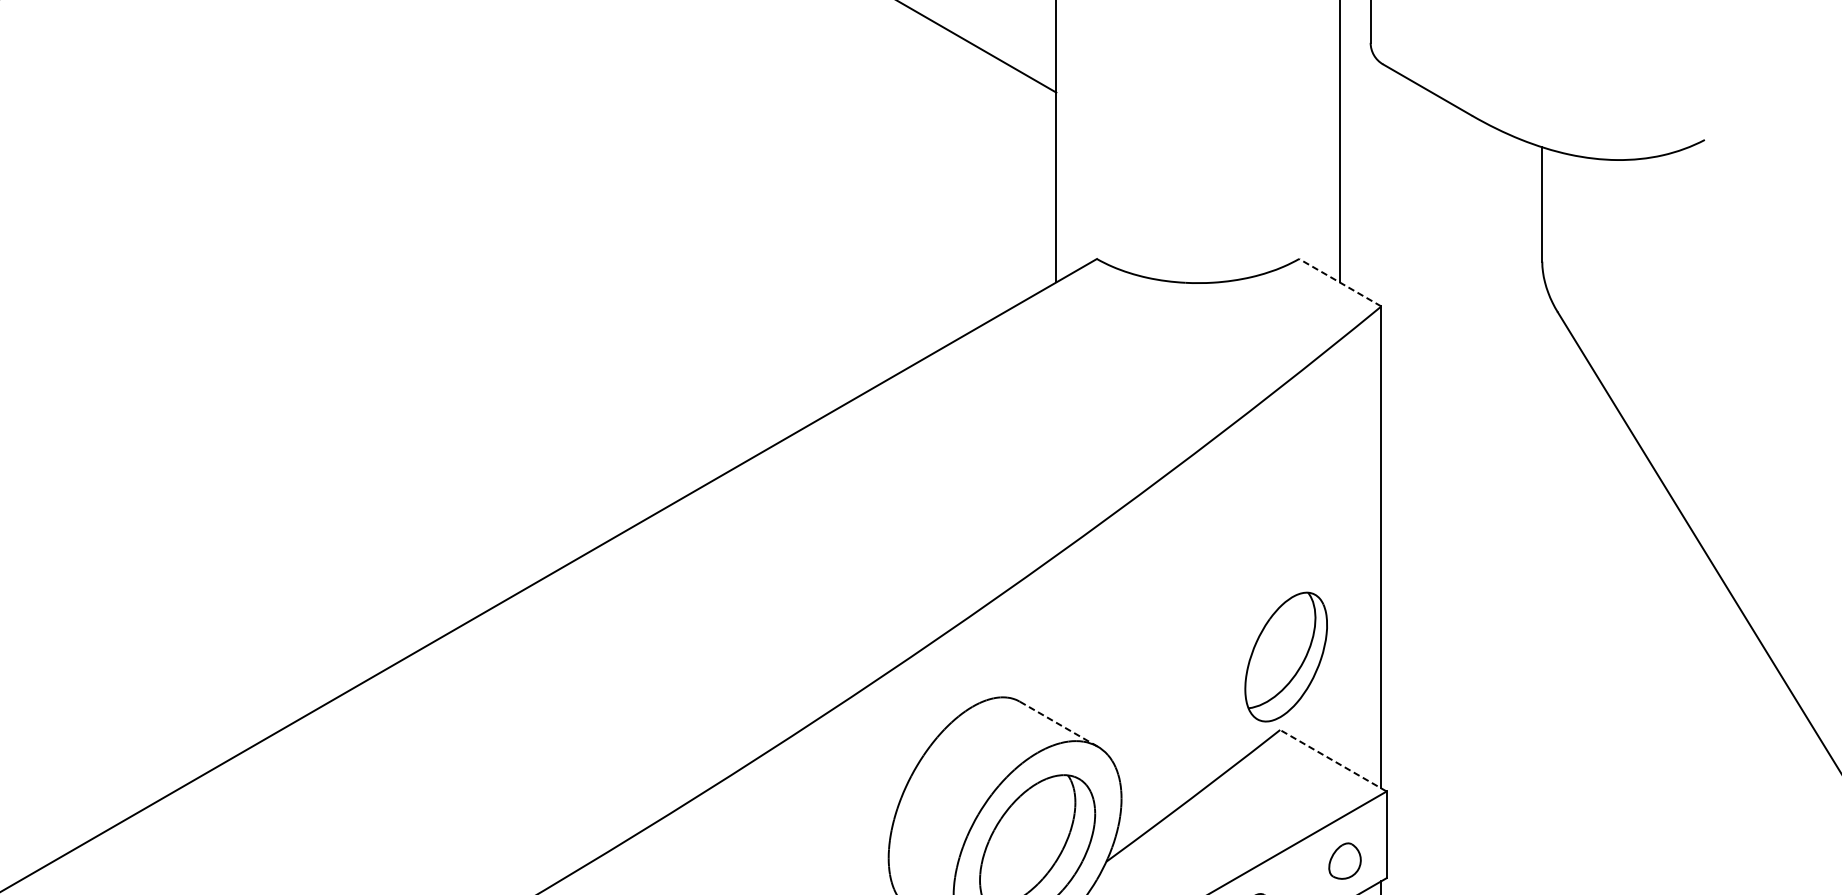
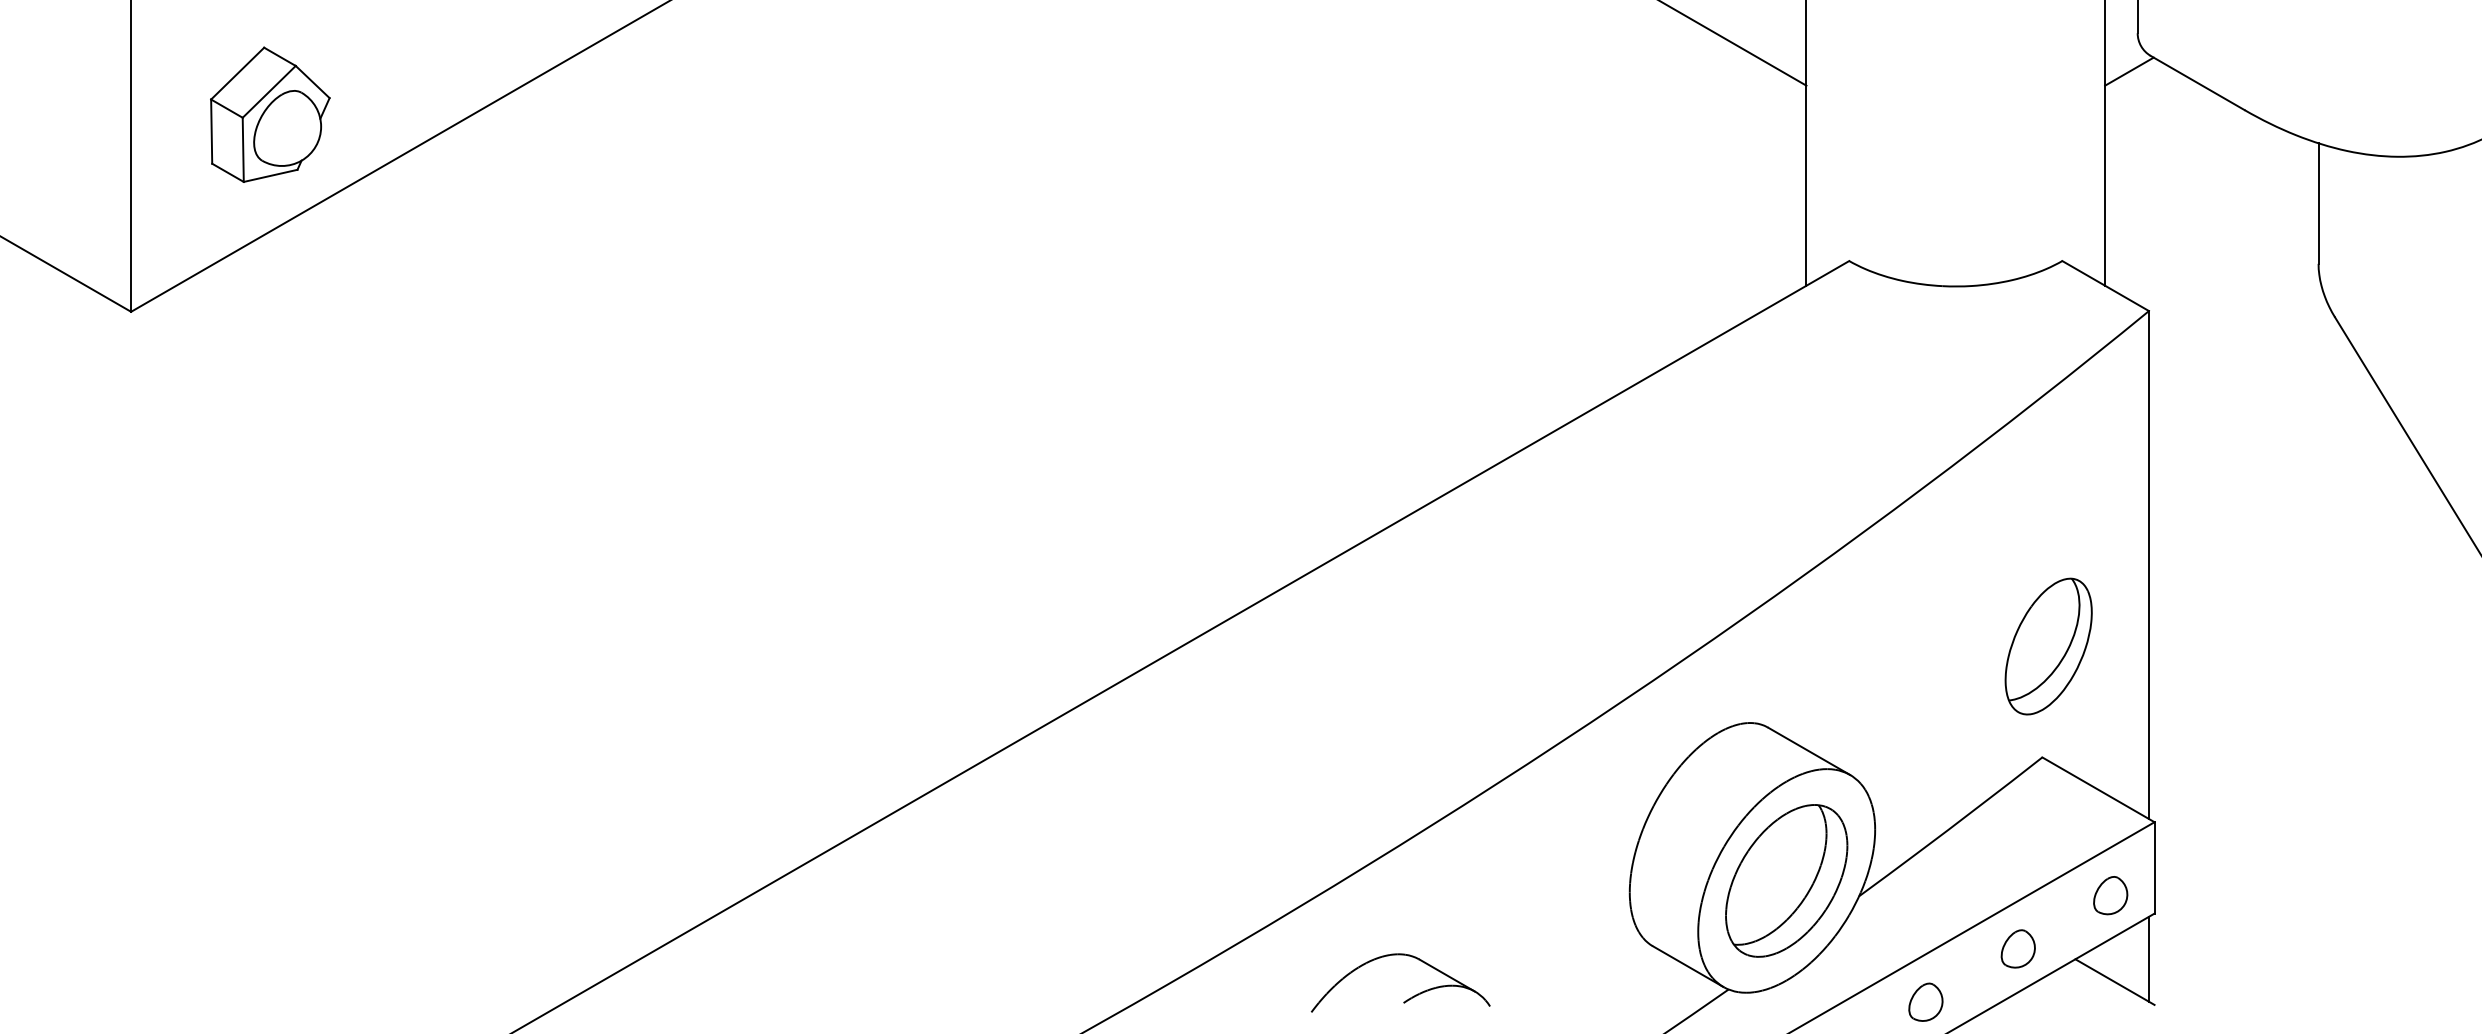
line: (1362, 79) -> (2129, 71), added
line: (1340, 283) -> (2105, 286), dashed -> solid
part: (1286, 657) -> (2048, 646), moved
line: (1059, 724) -> (1809, 751), dashed -> solid
line: (1333, 760) -> (2098, 789), dashed -> solid

